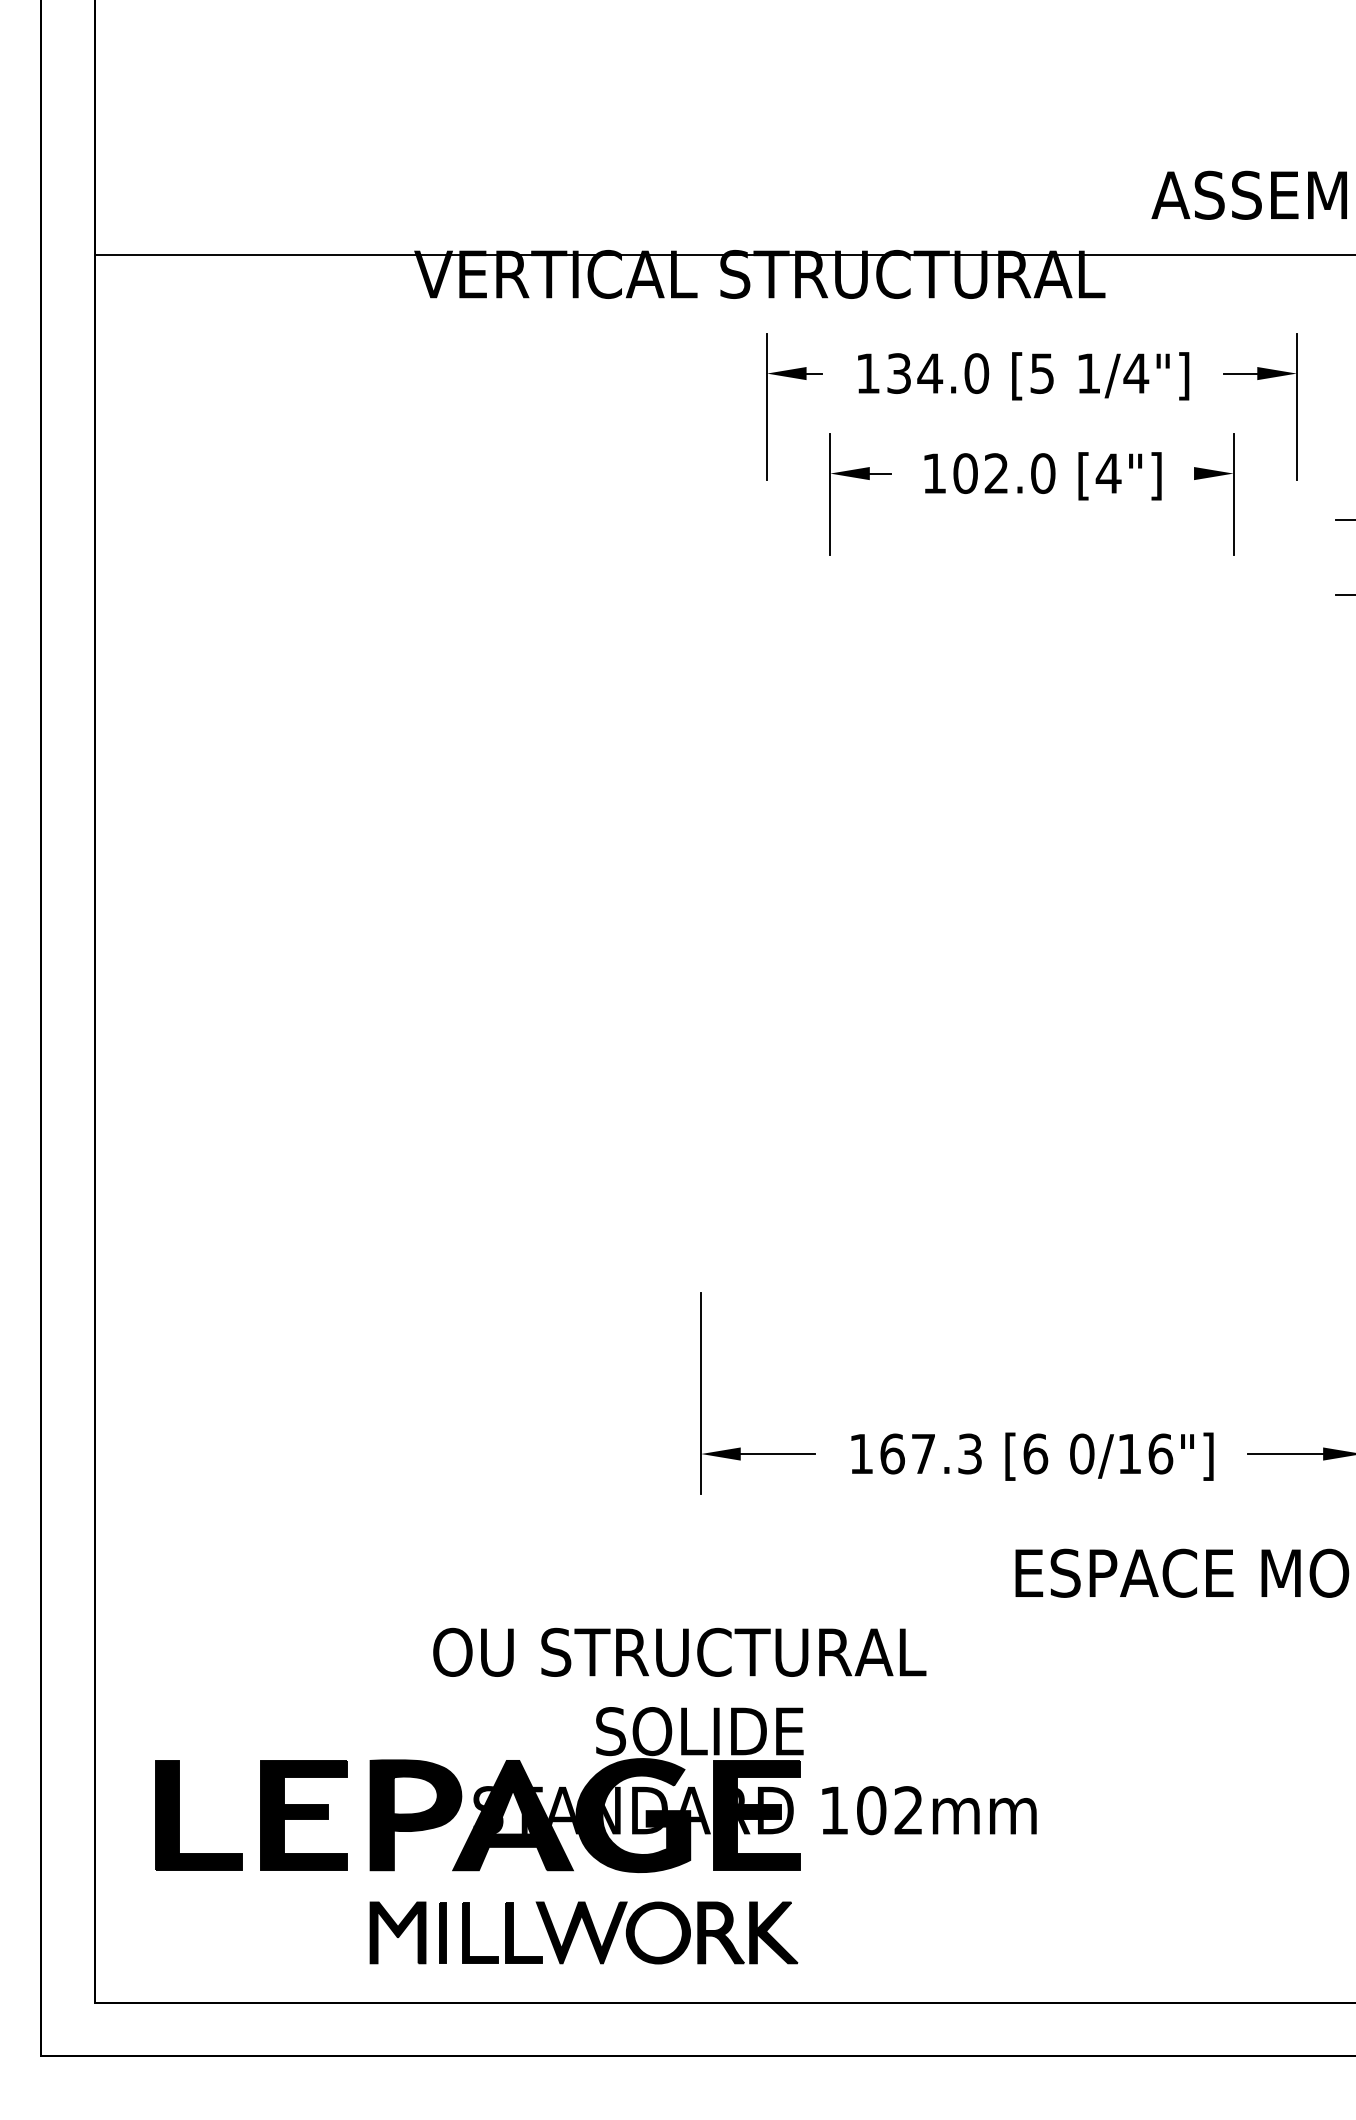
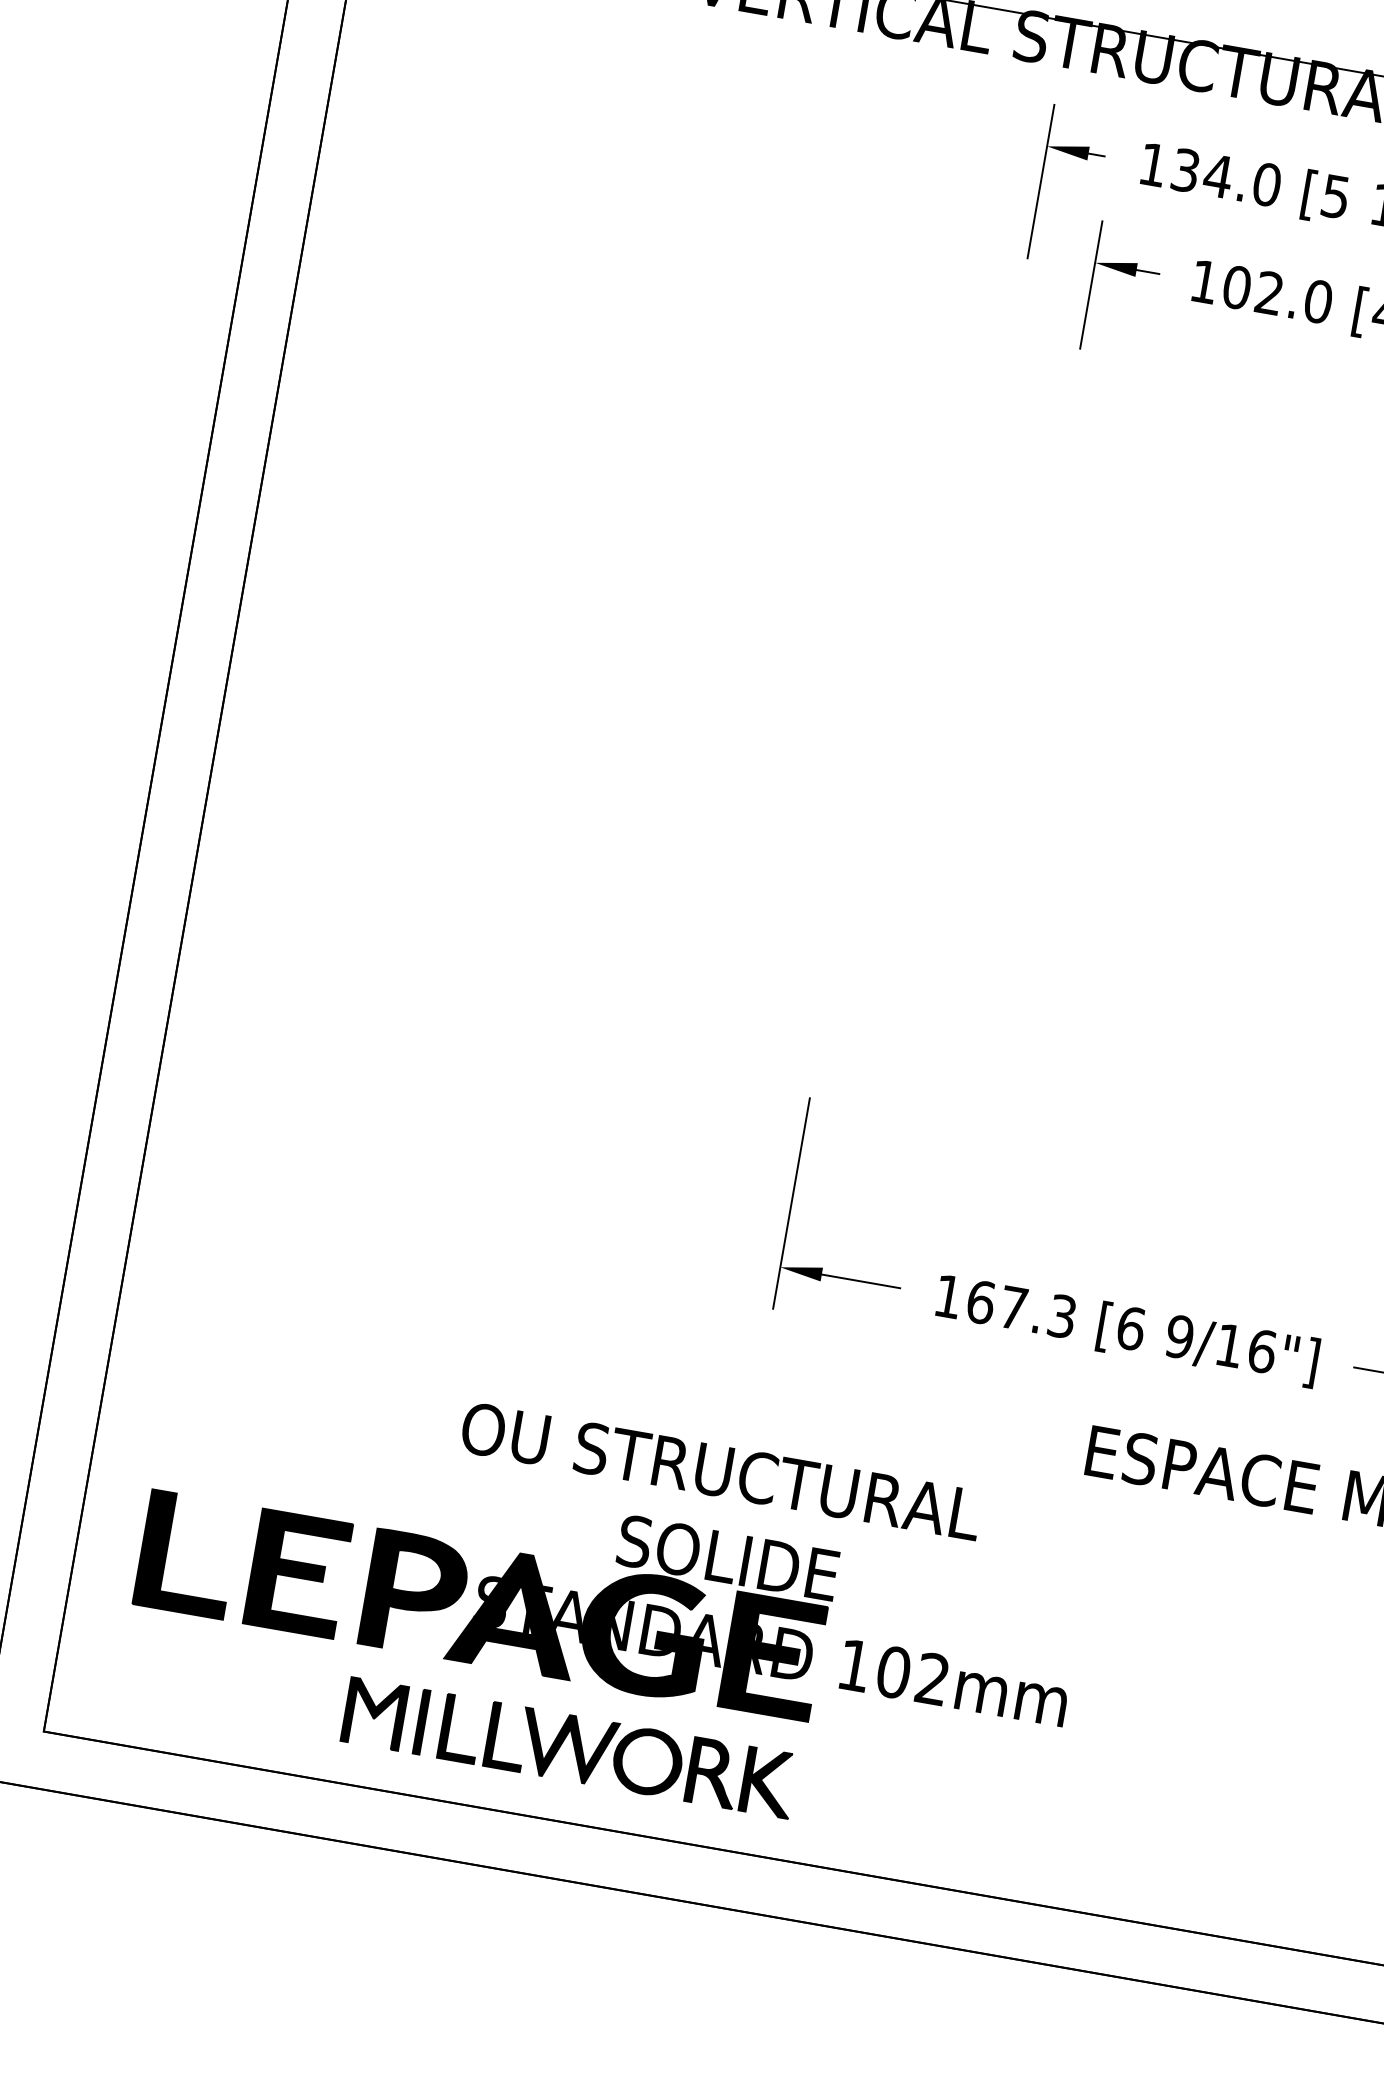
text: (1081, 1453) -> (1179, 1336), 0/16"] -> 9/16"]

